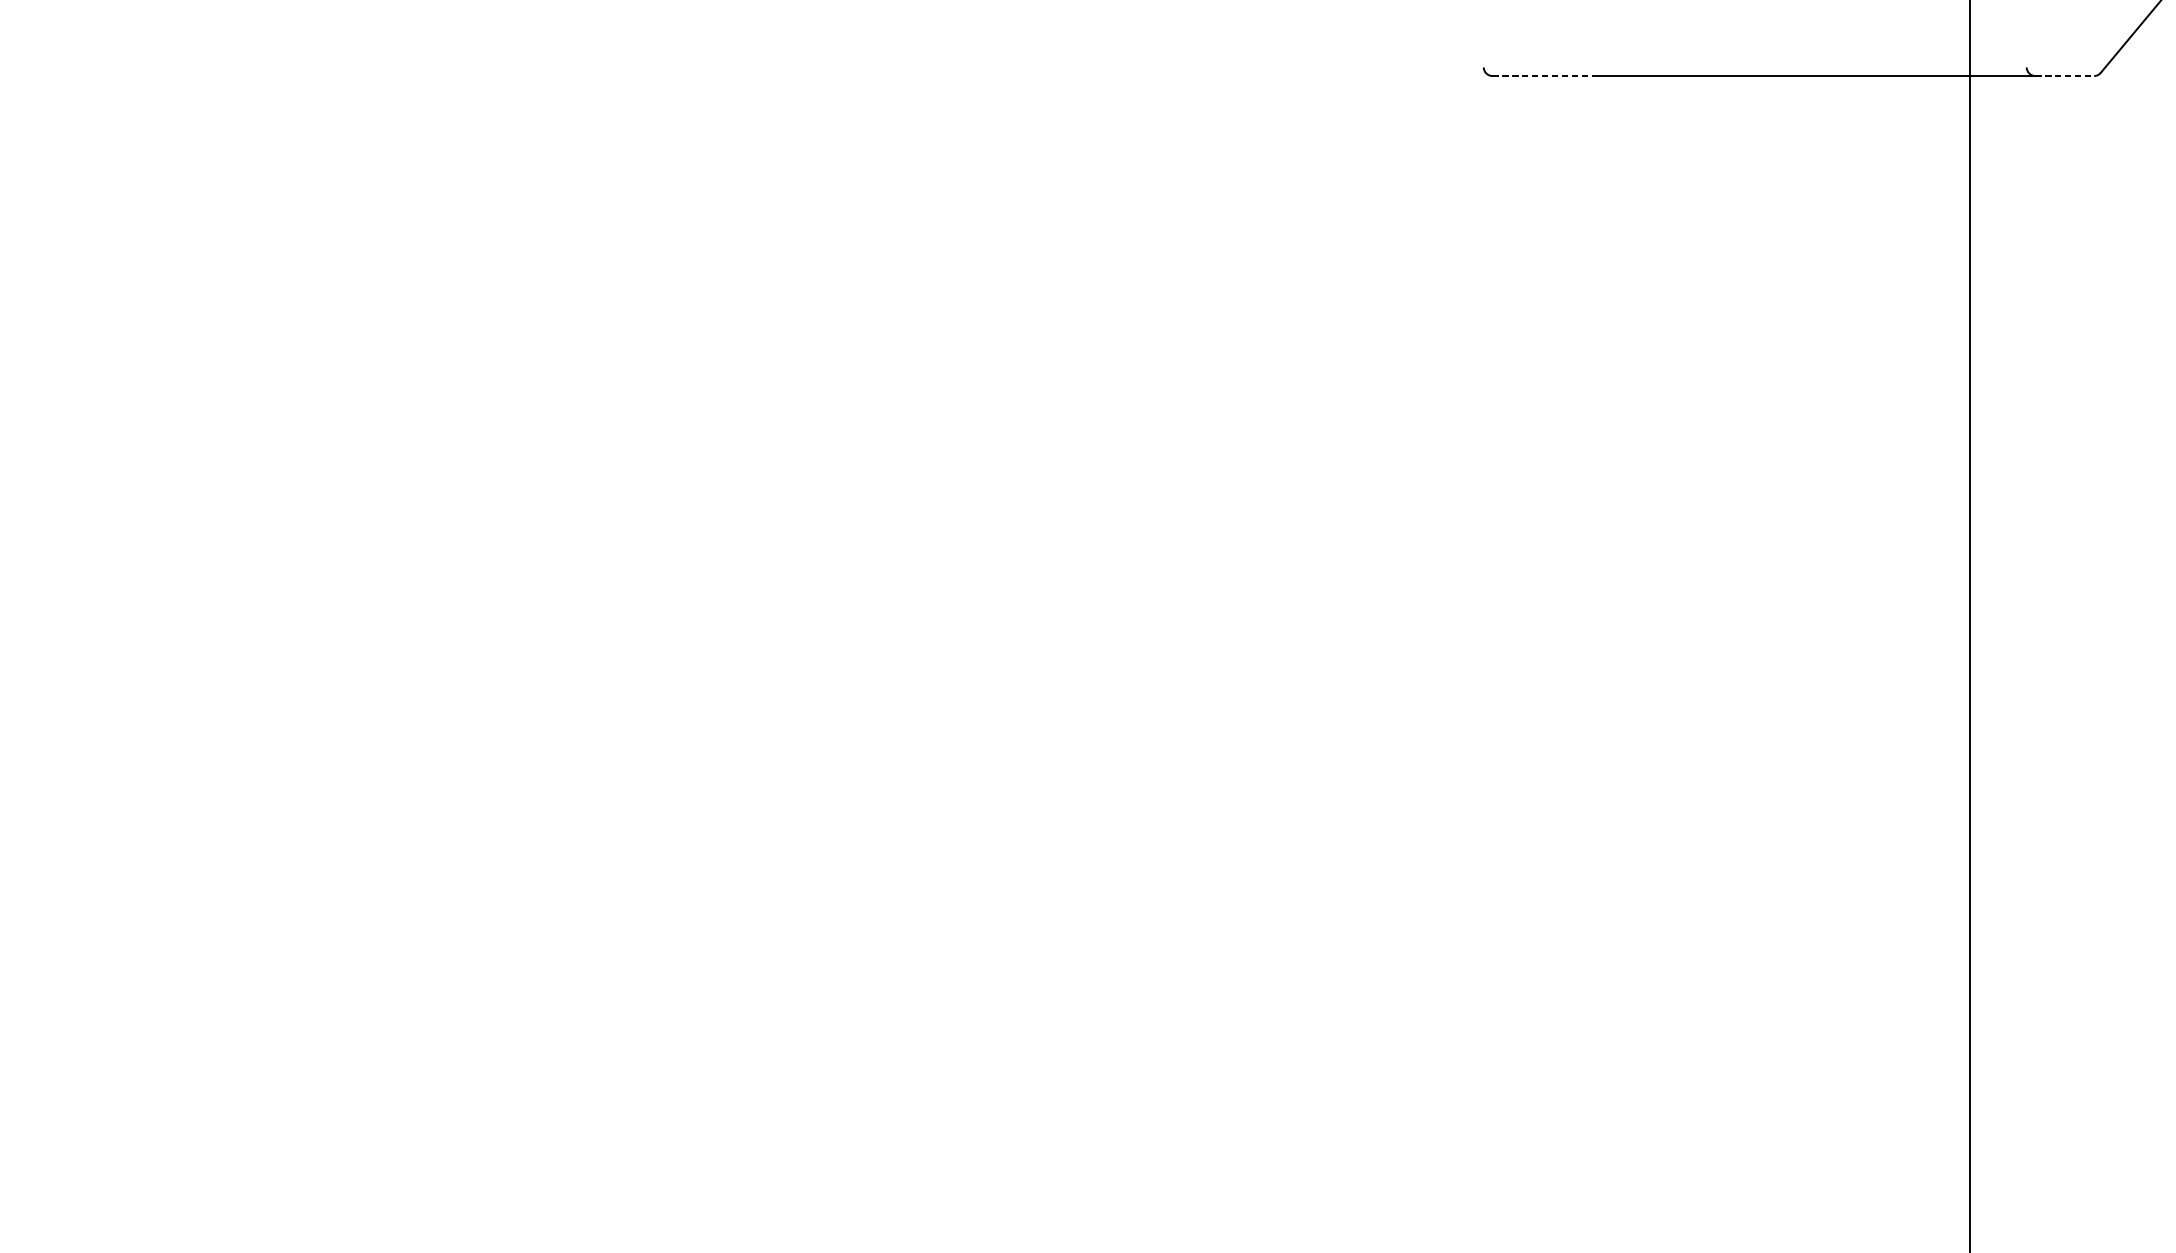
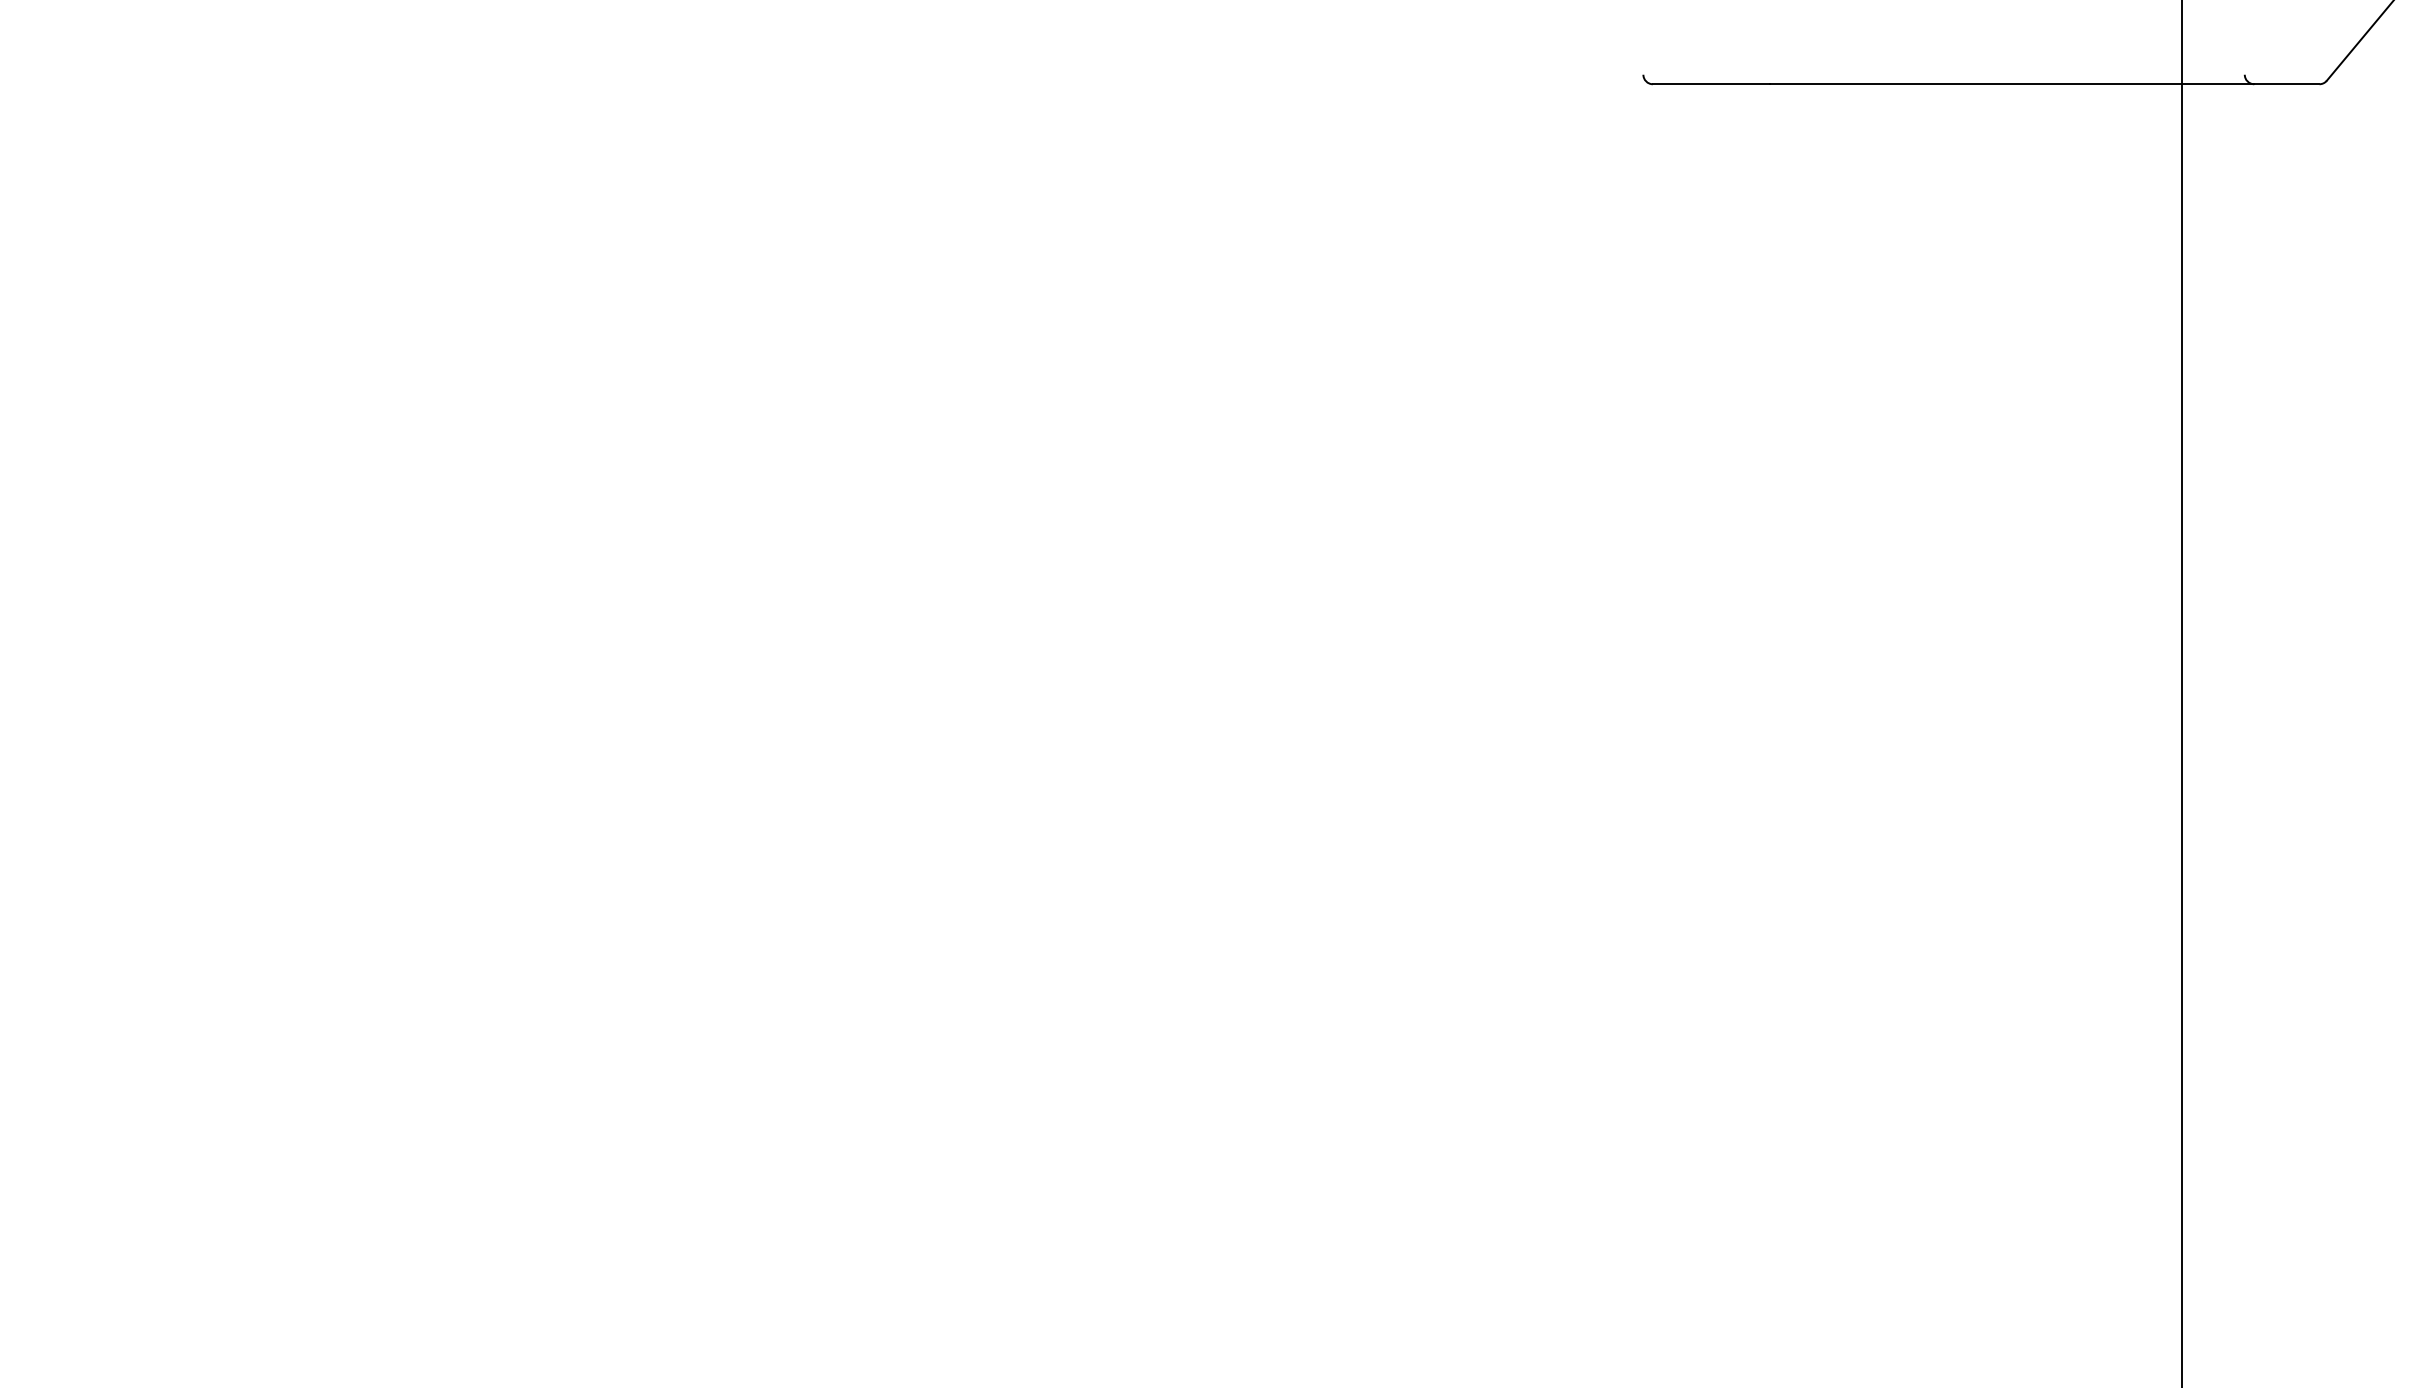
line: (1545, 76) -> (1711, 84), dashed -> solid
line: (2064, 76) -> (2286, 84), dashed -> solid

